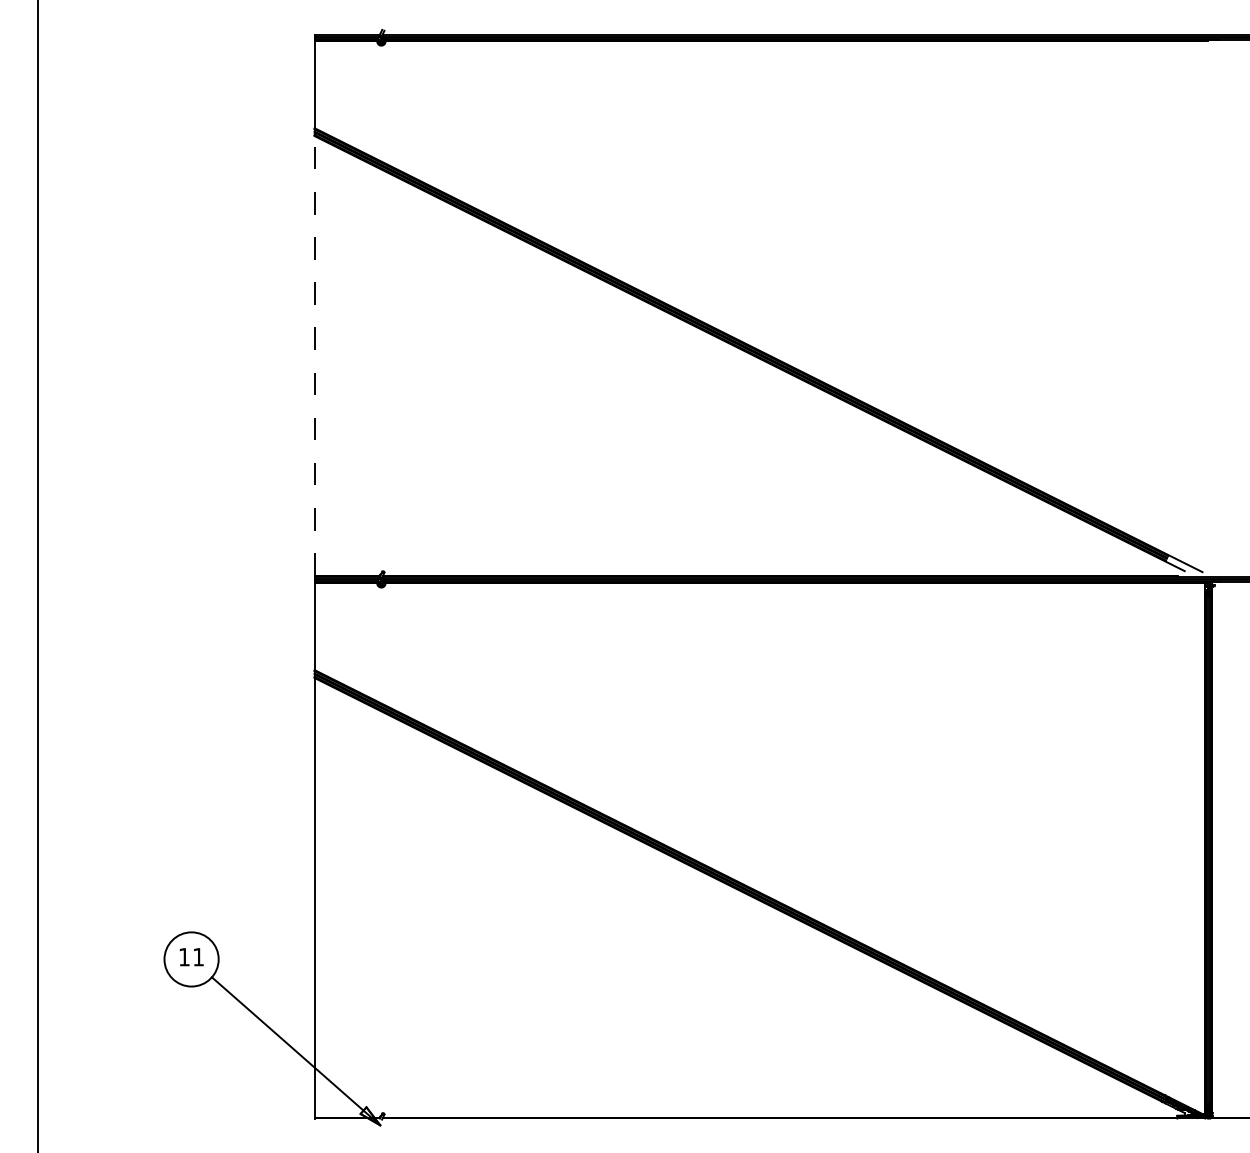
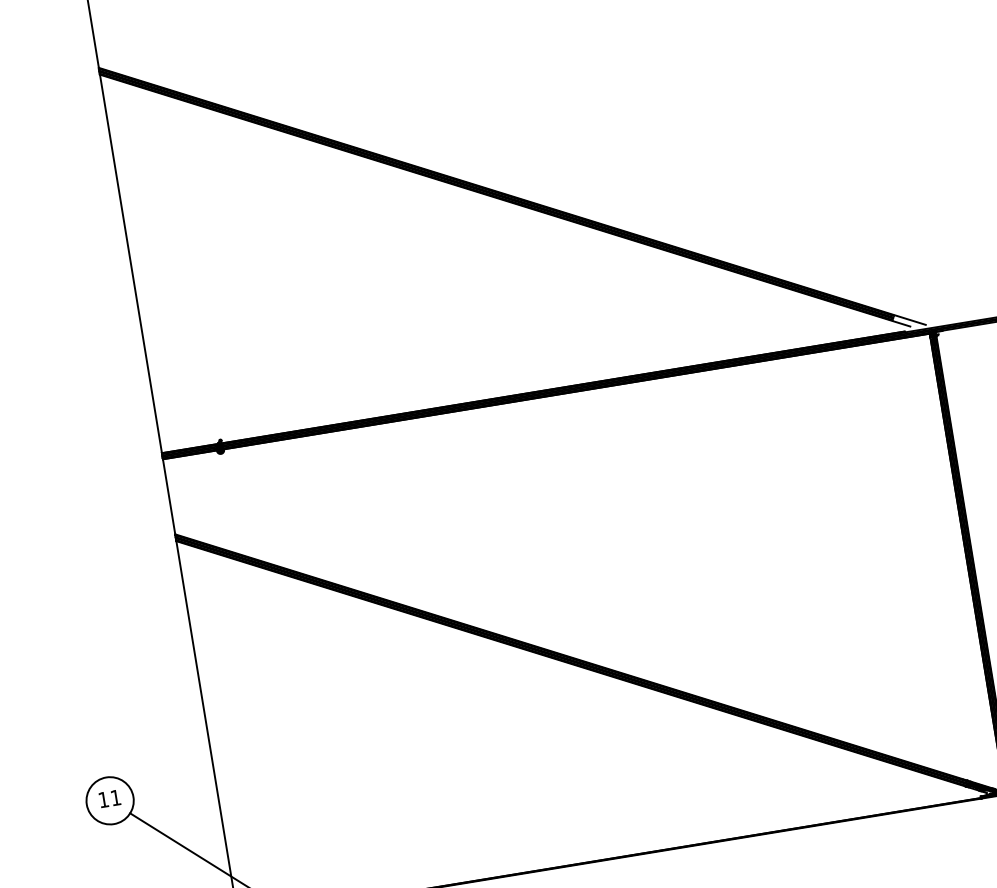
line: (314, 355) -> (130, 263), dashed -> solid

